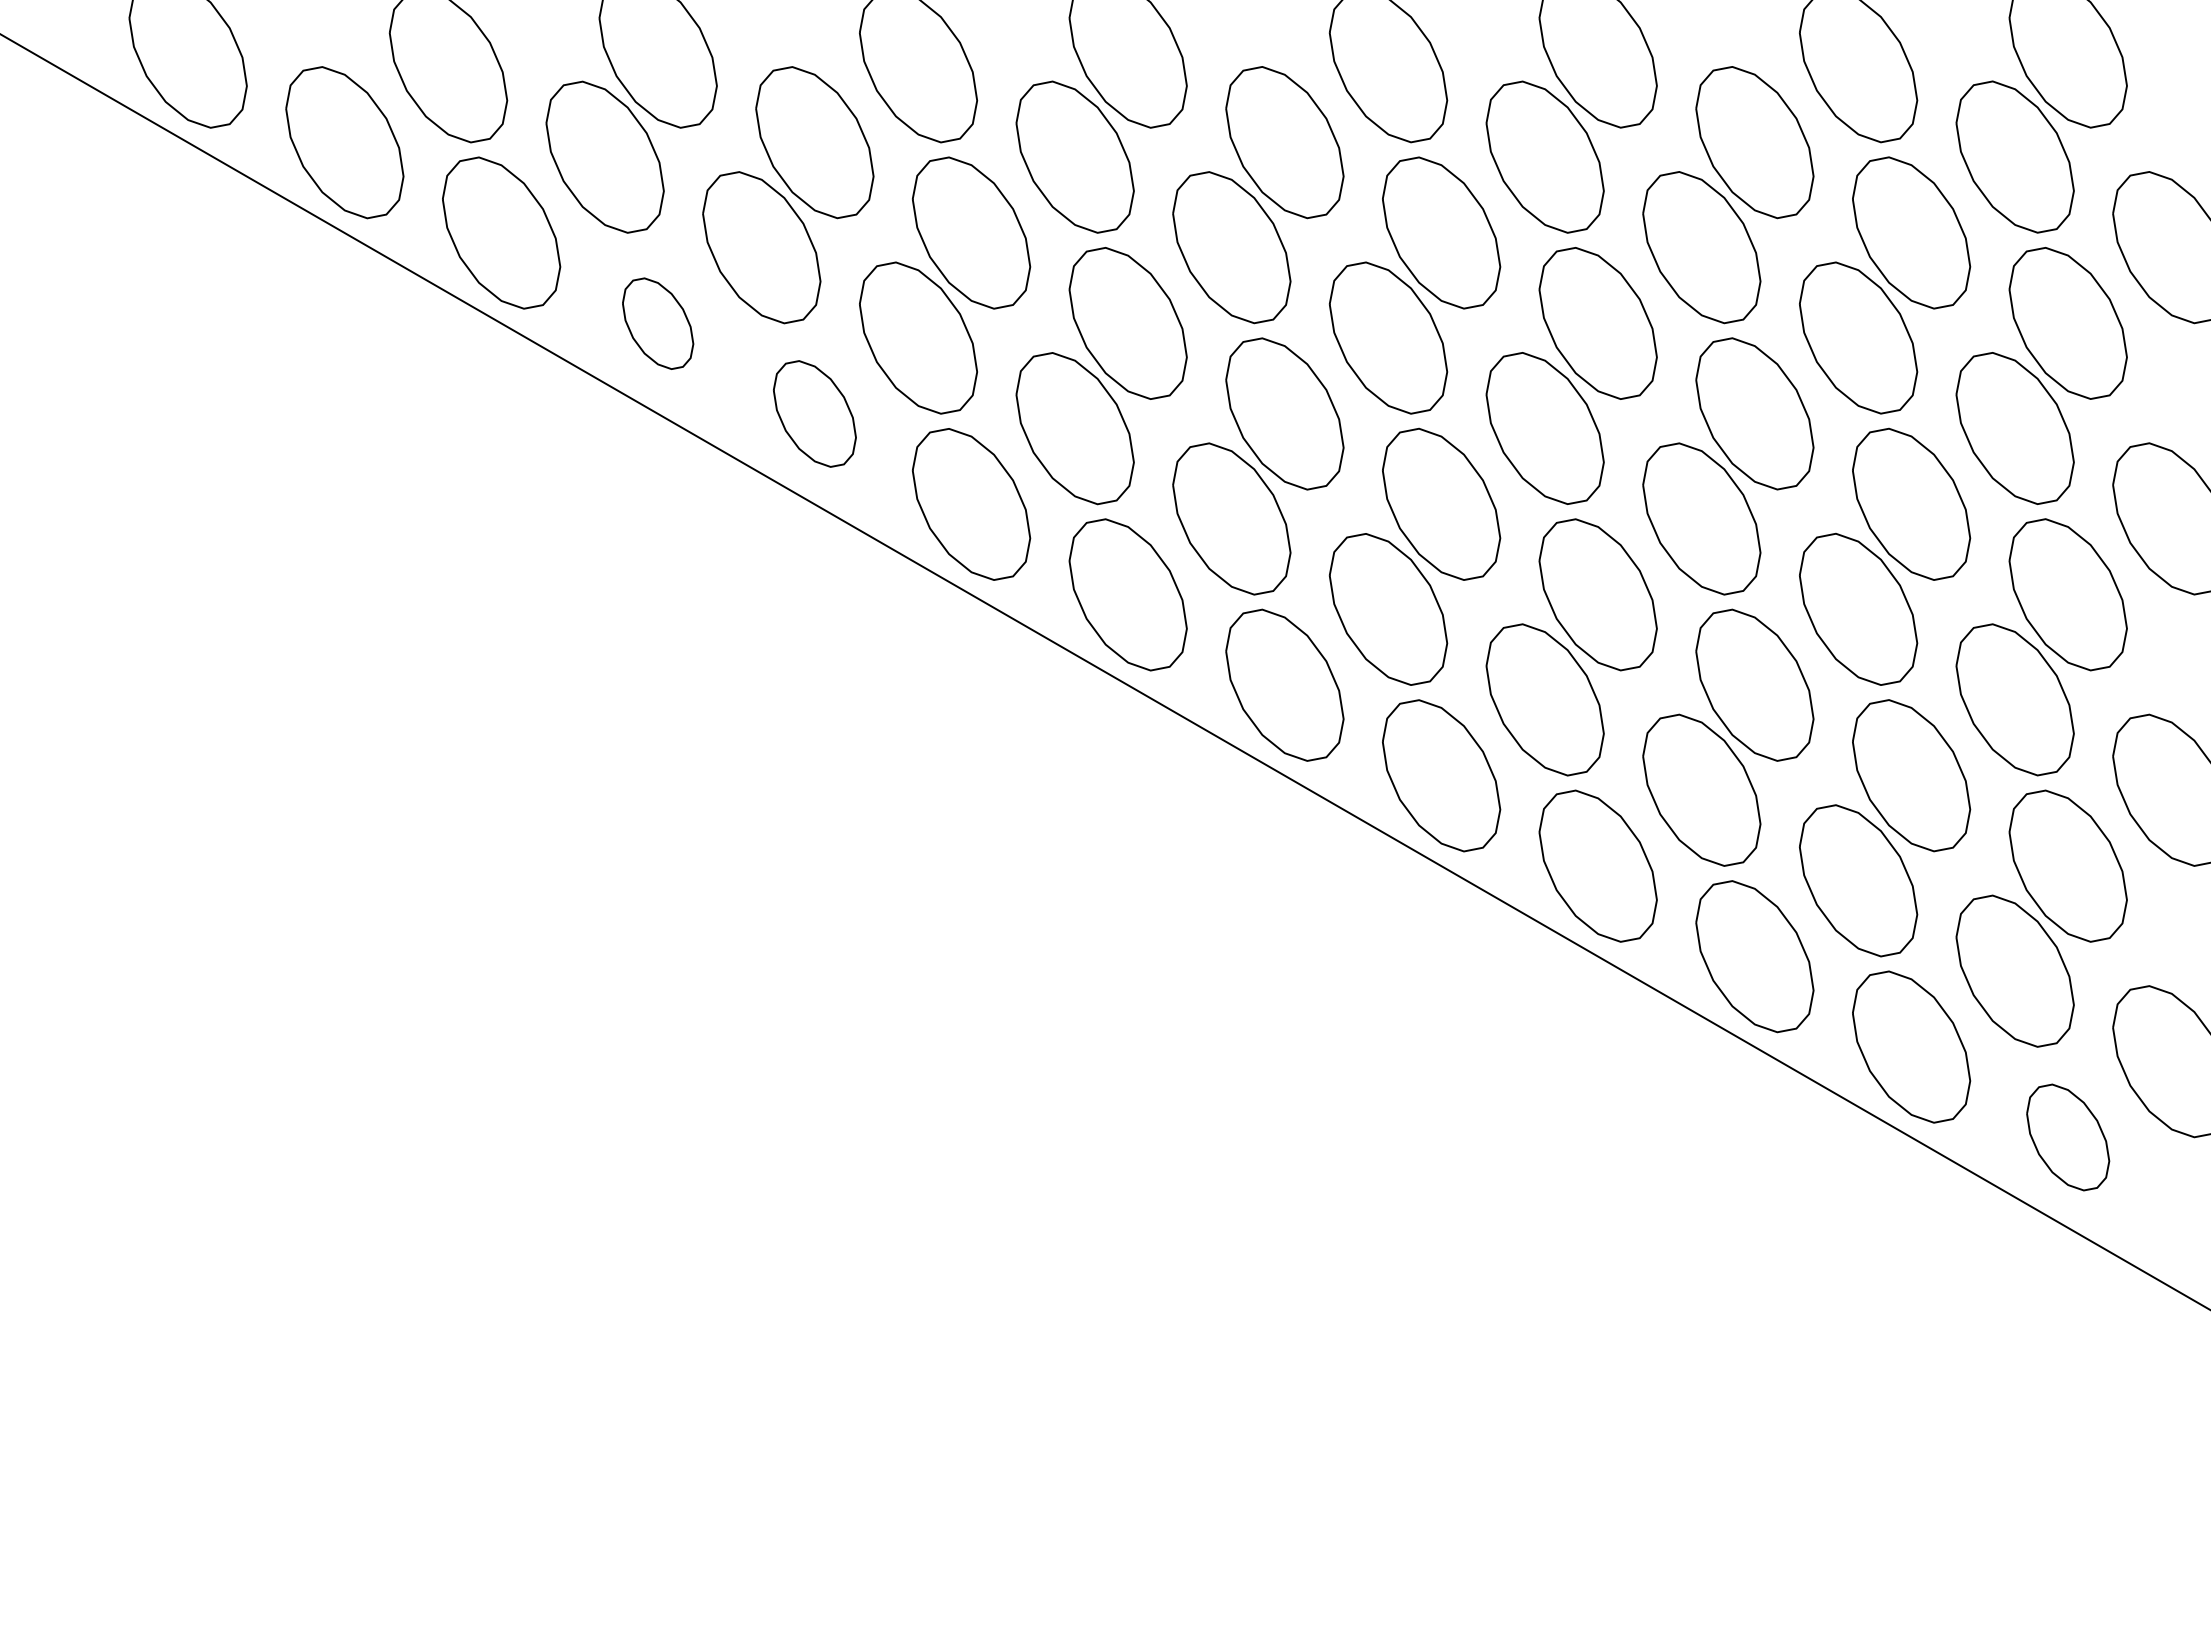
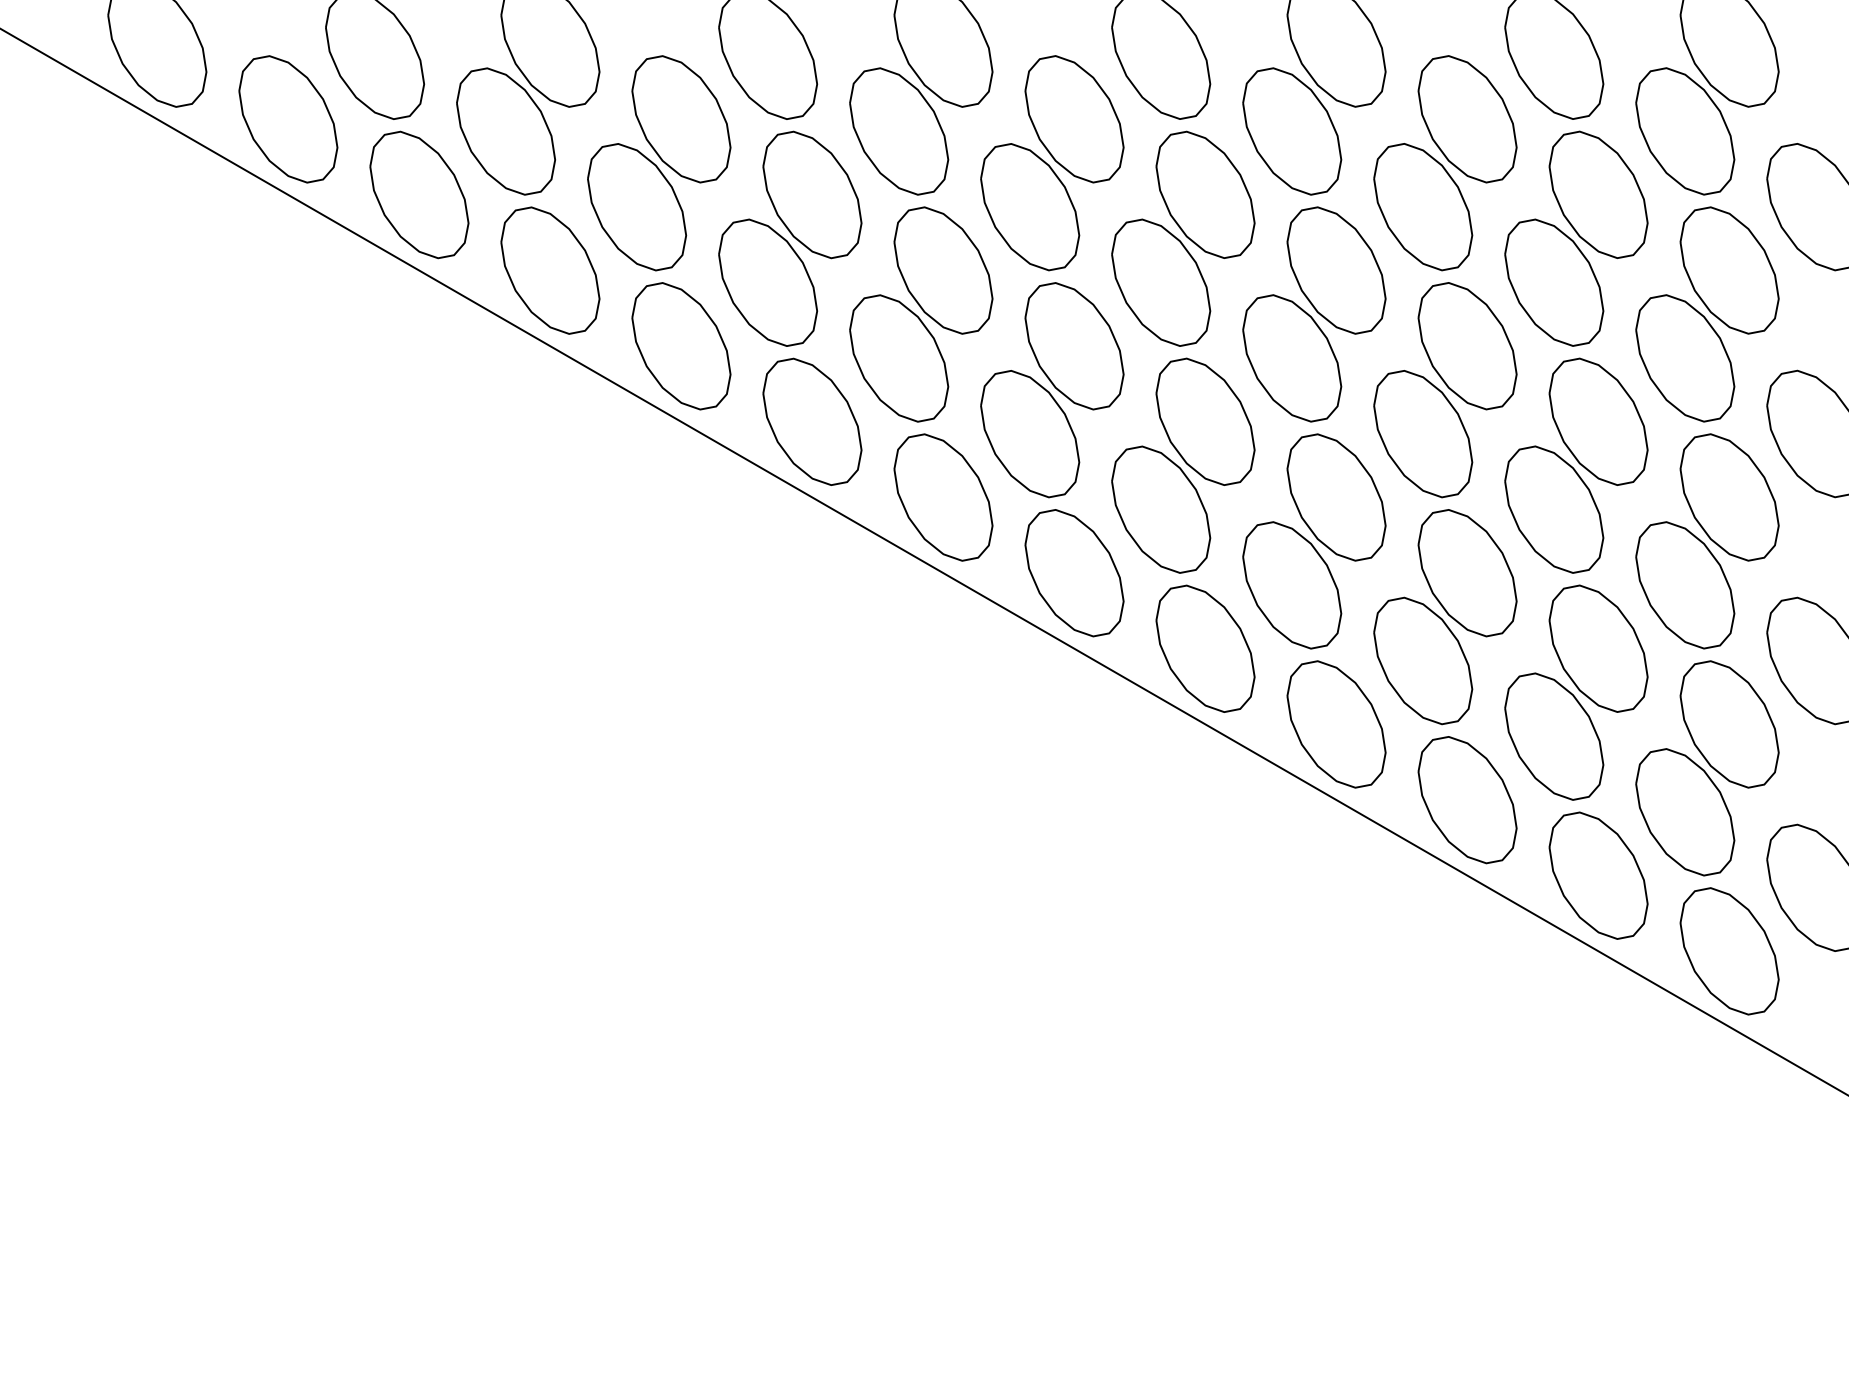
part: (657, 323) -> (549, 270), size x1.67
part: (814, 413) -> (681, 345), size x1.43
part: (2067, 1137) -> (1729, 951), size x1.43

